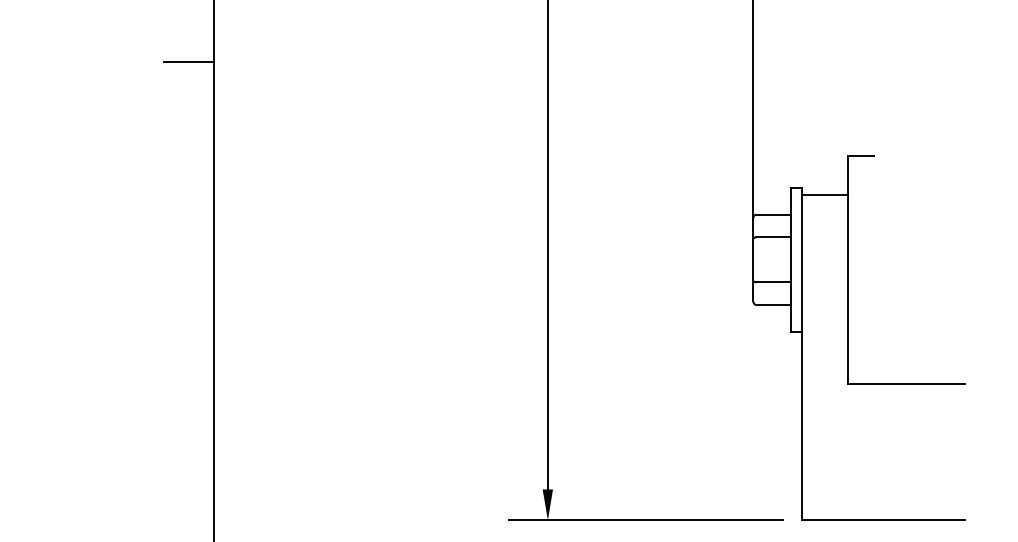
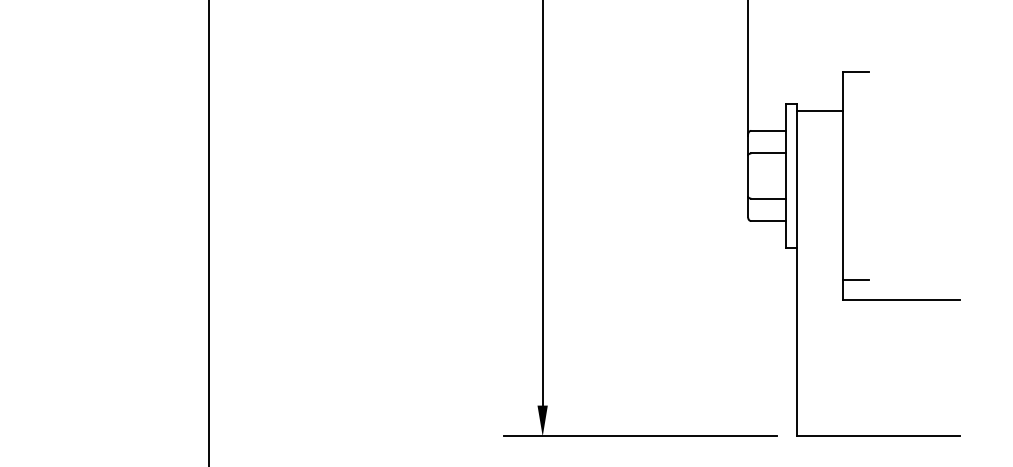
line: (860, 364) -> (855, 280), added

